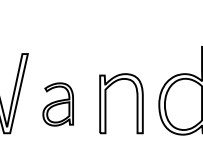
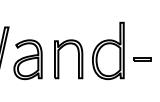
part: (57, 104) -> (27, 59), size x1.43

